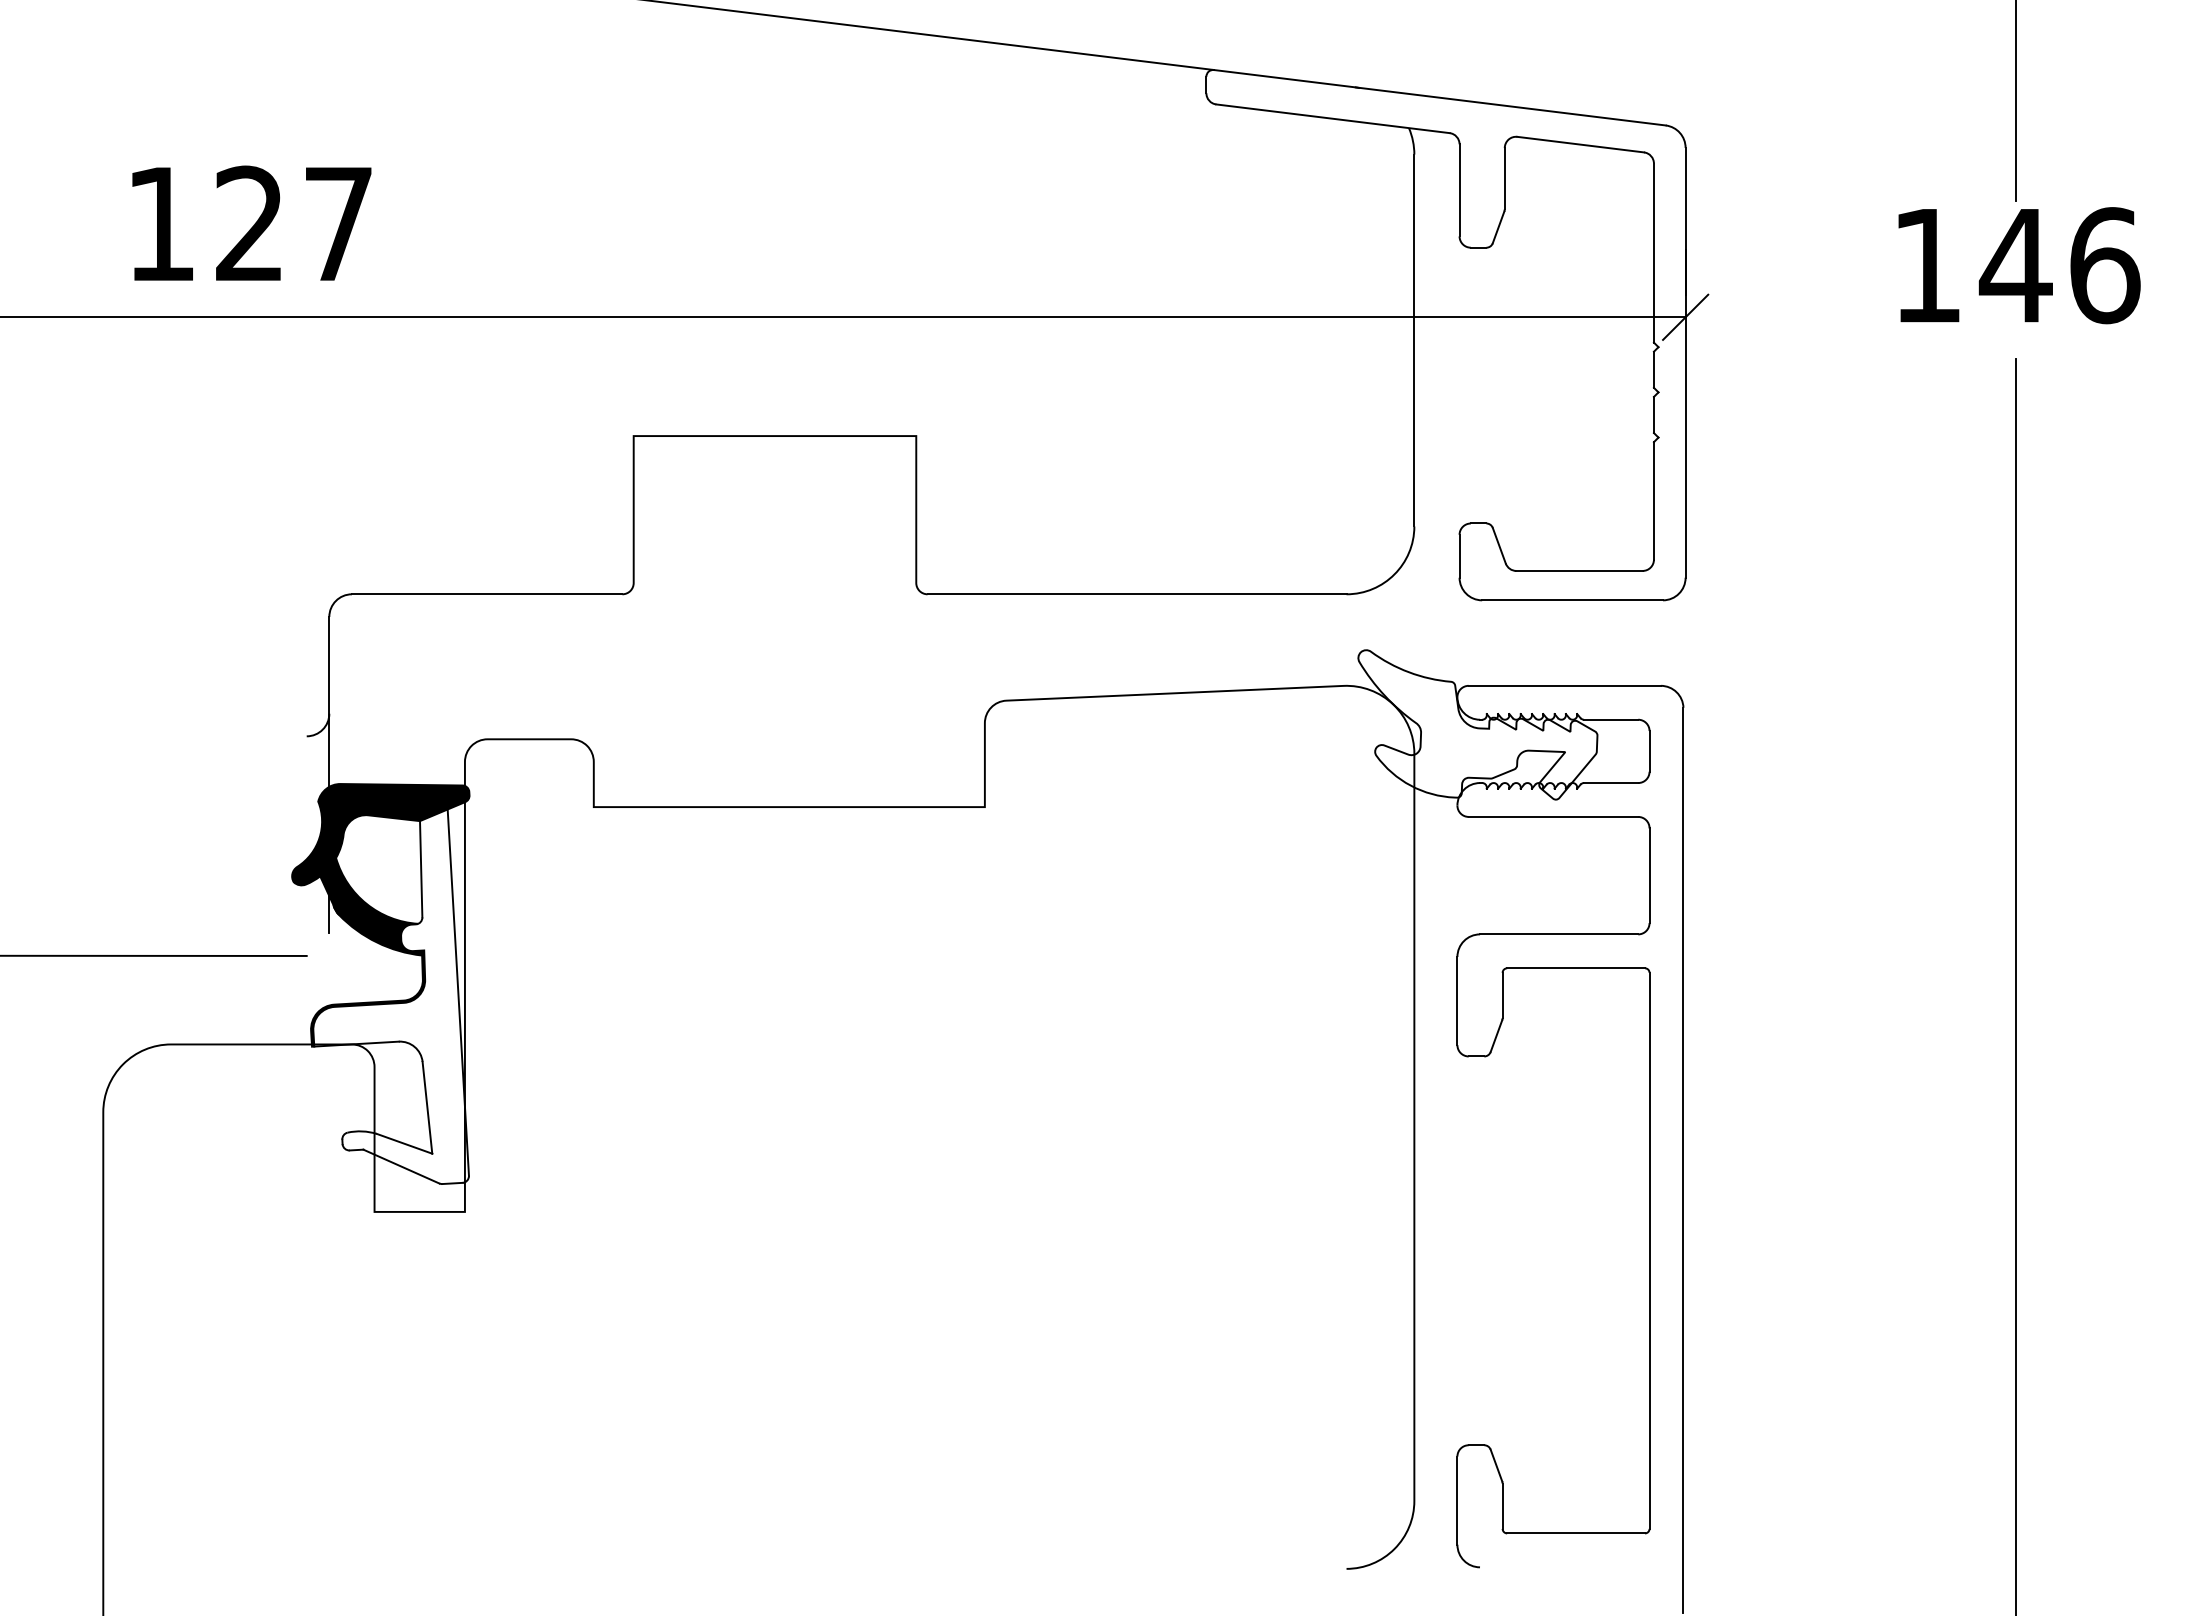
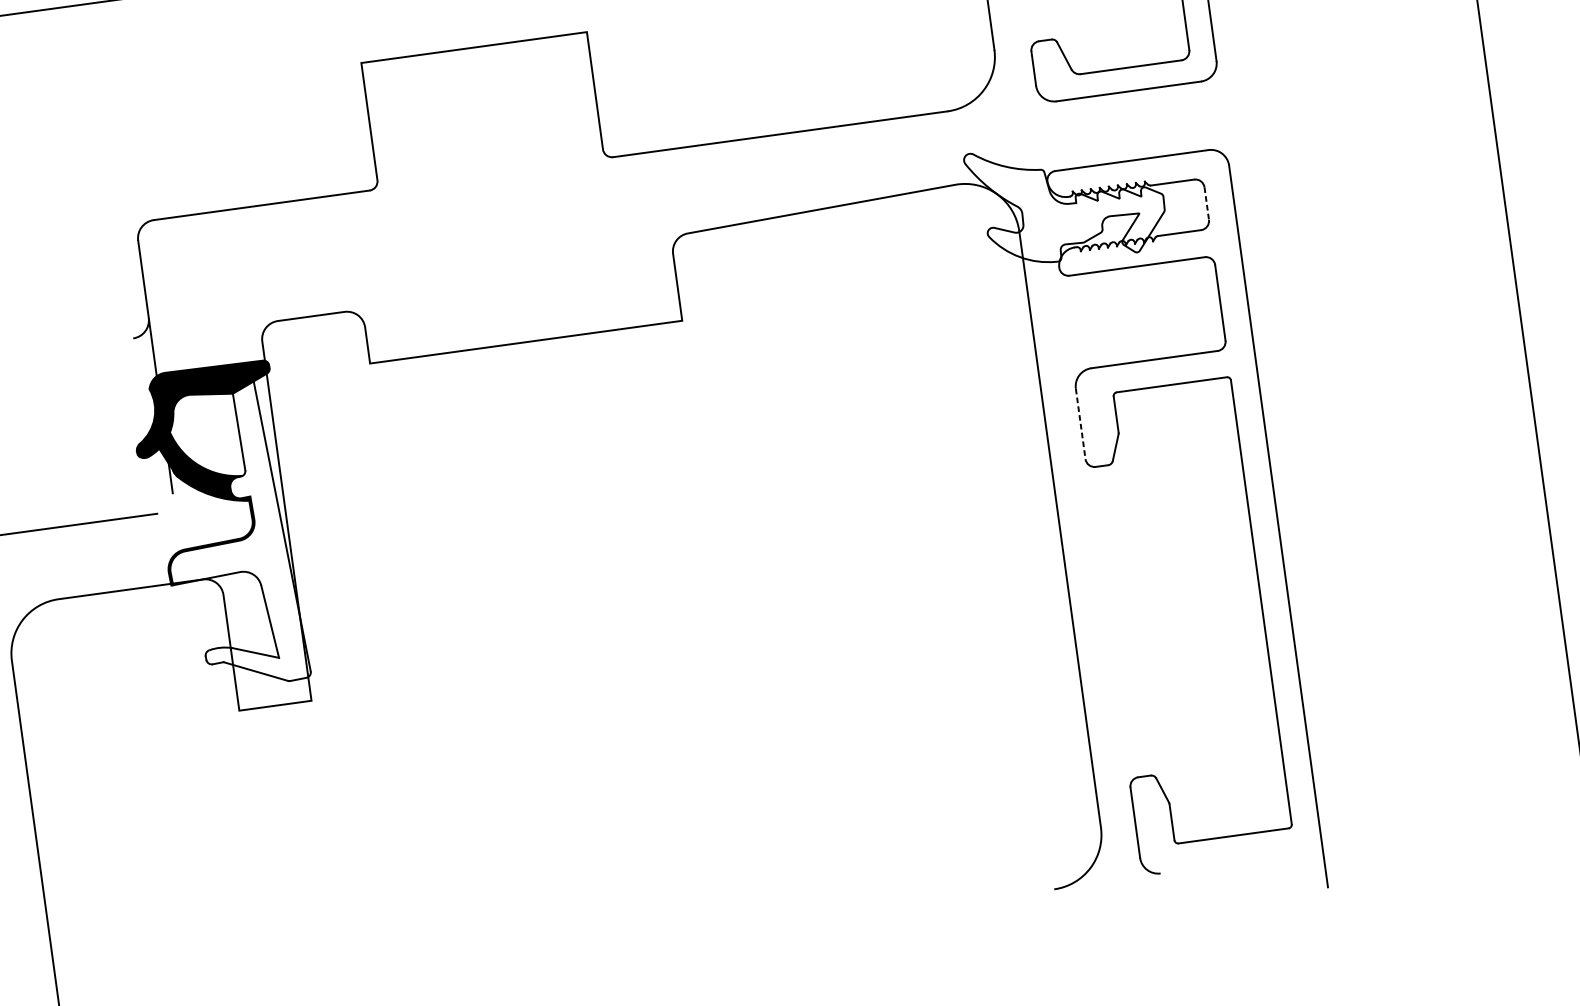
line: (1649, 751) -> (1206, 203), solid -> dashed
line: (1457, 1001) -> (1080, 424), solid -> dashed

